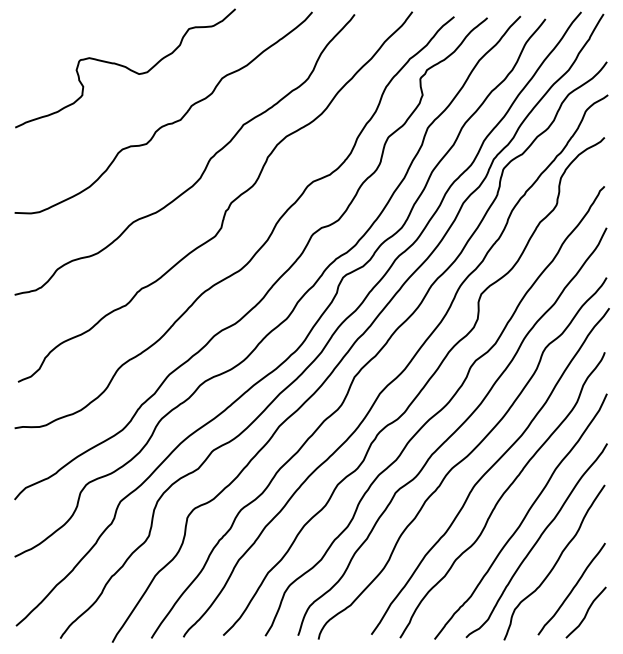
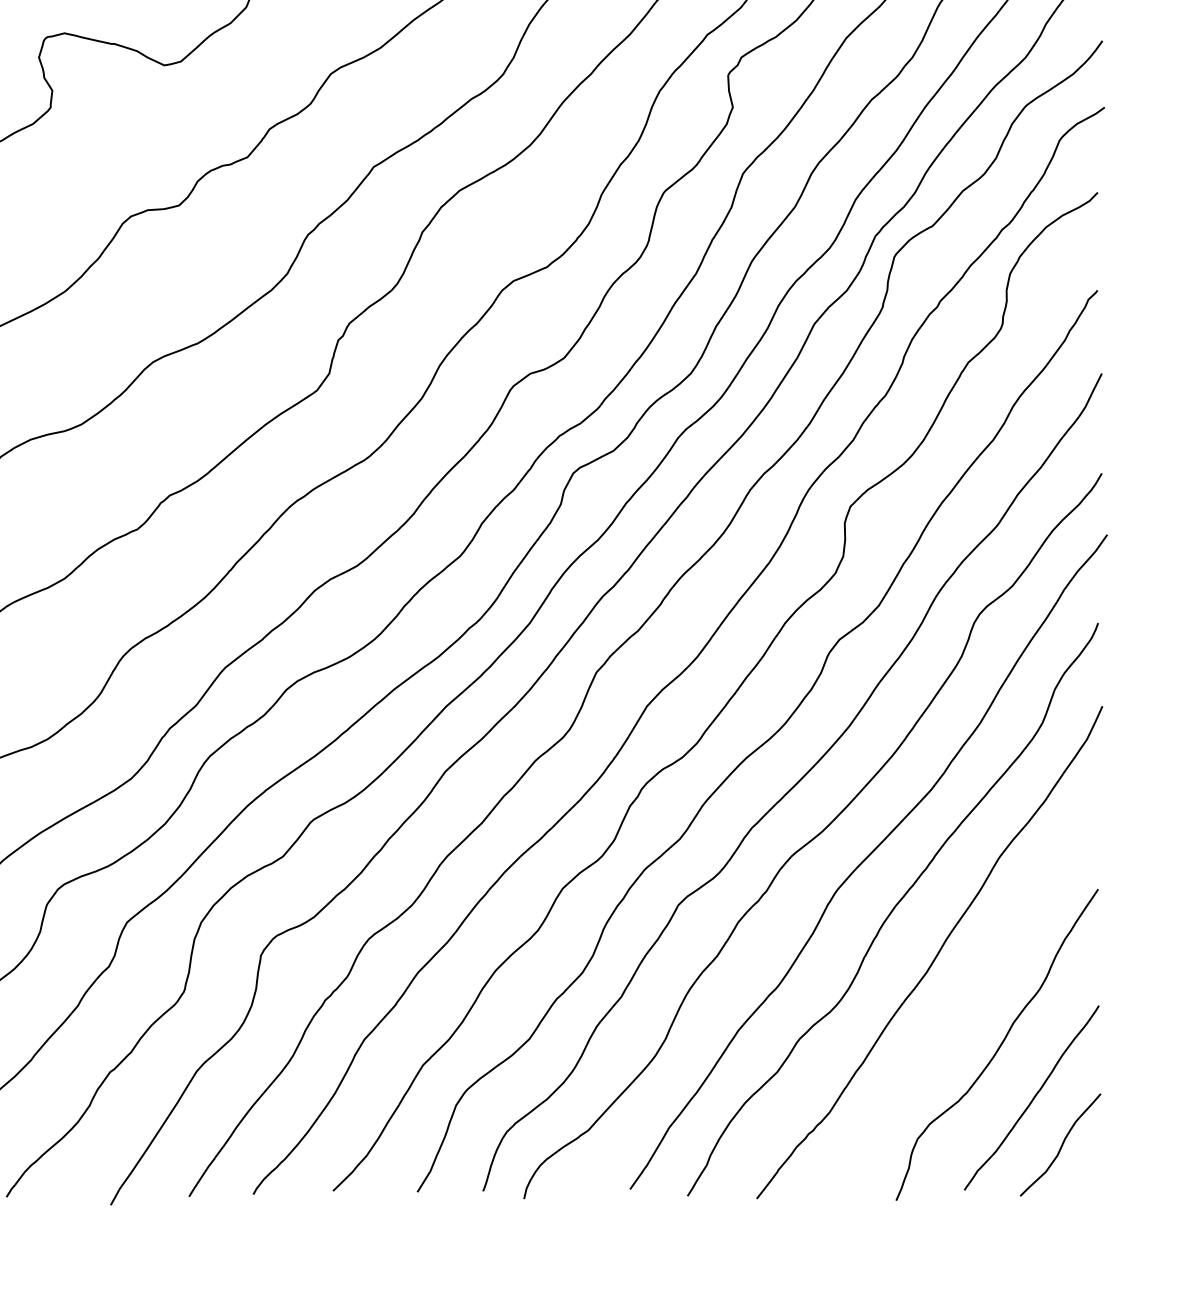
curve: (536, 540) -> (961, 1000), removed

